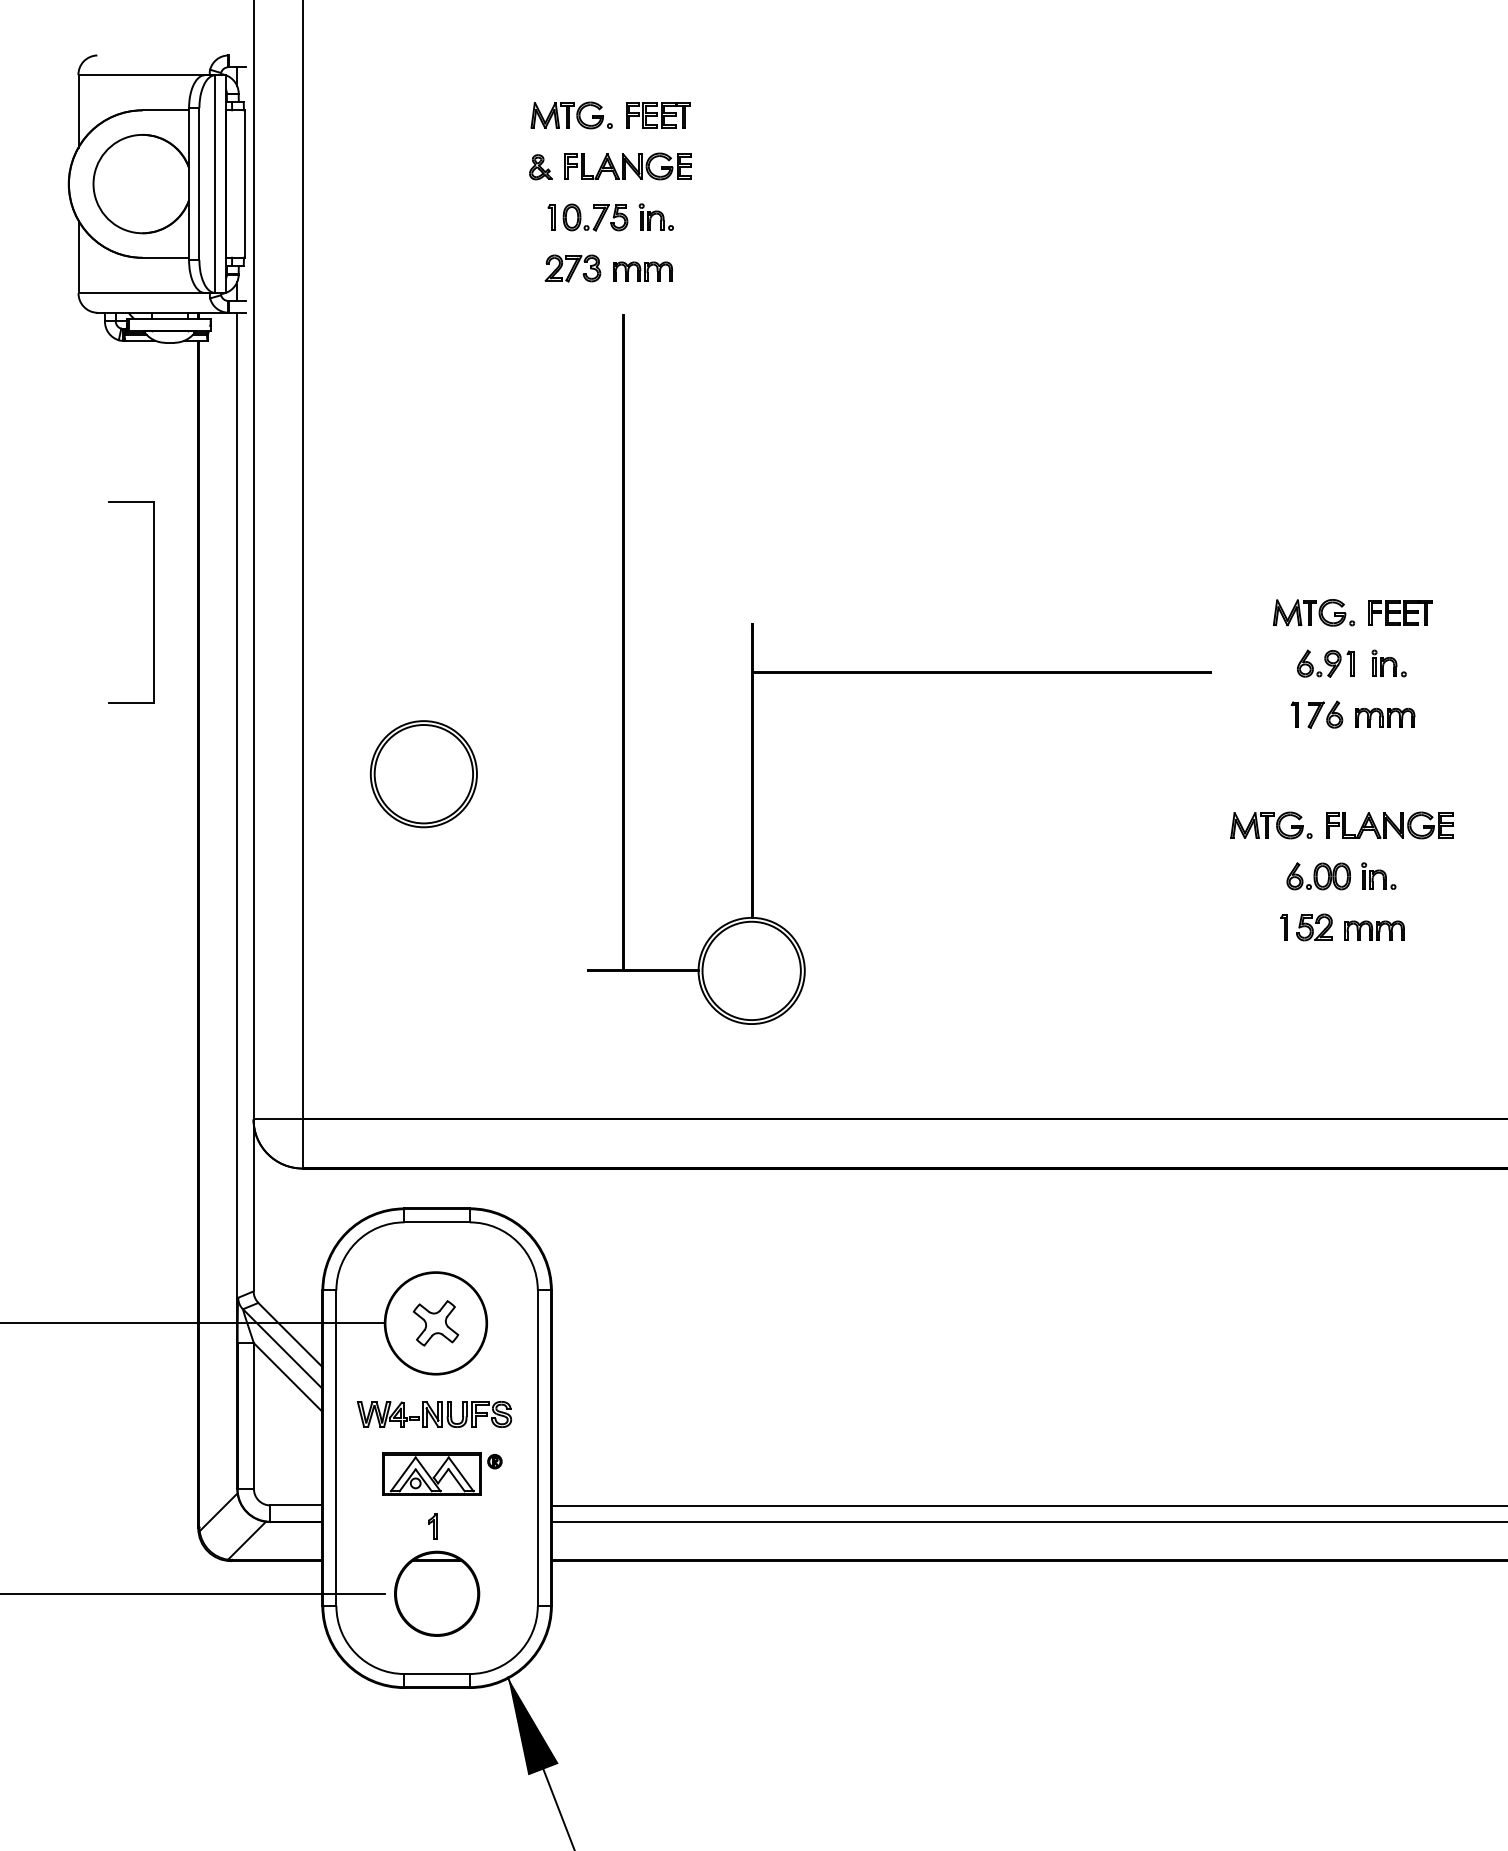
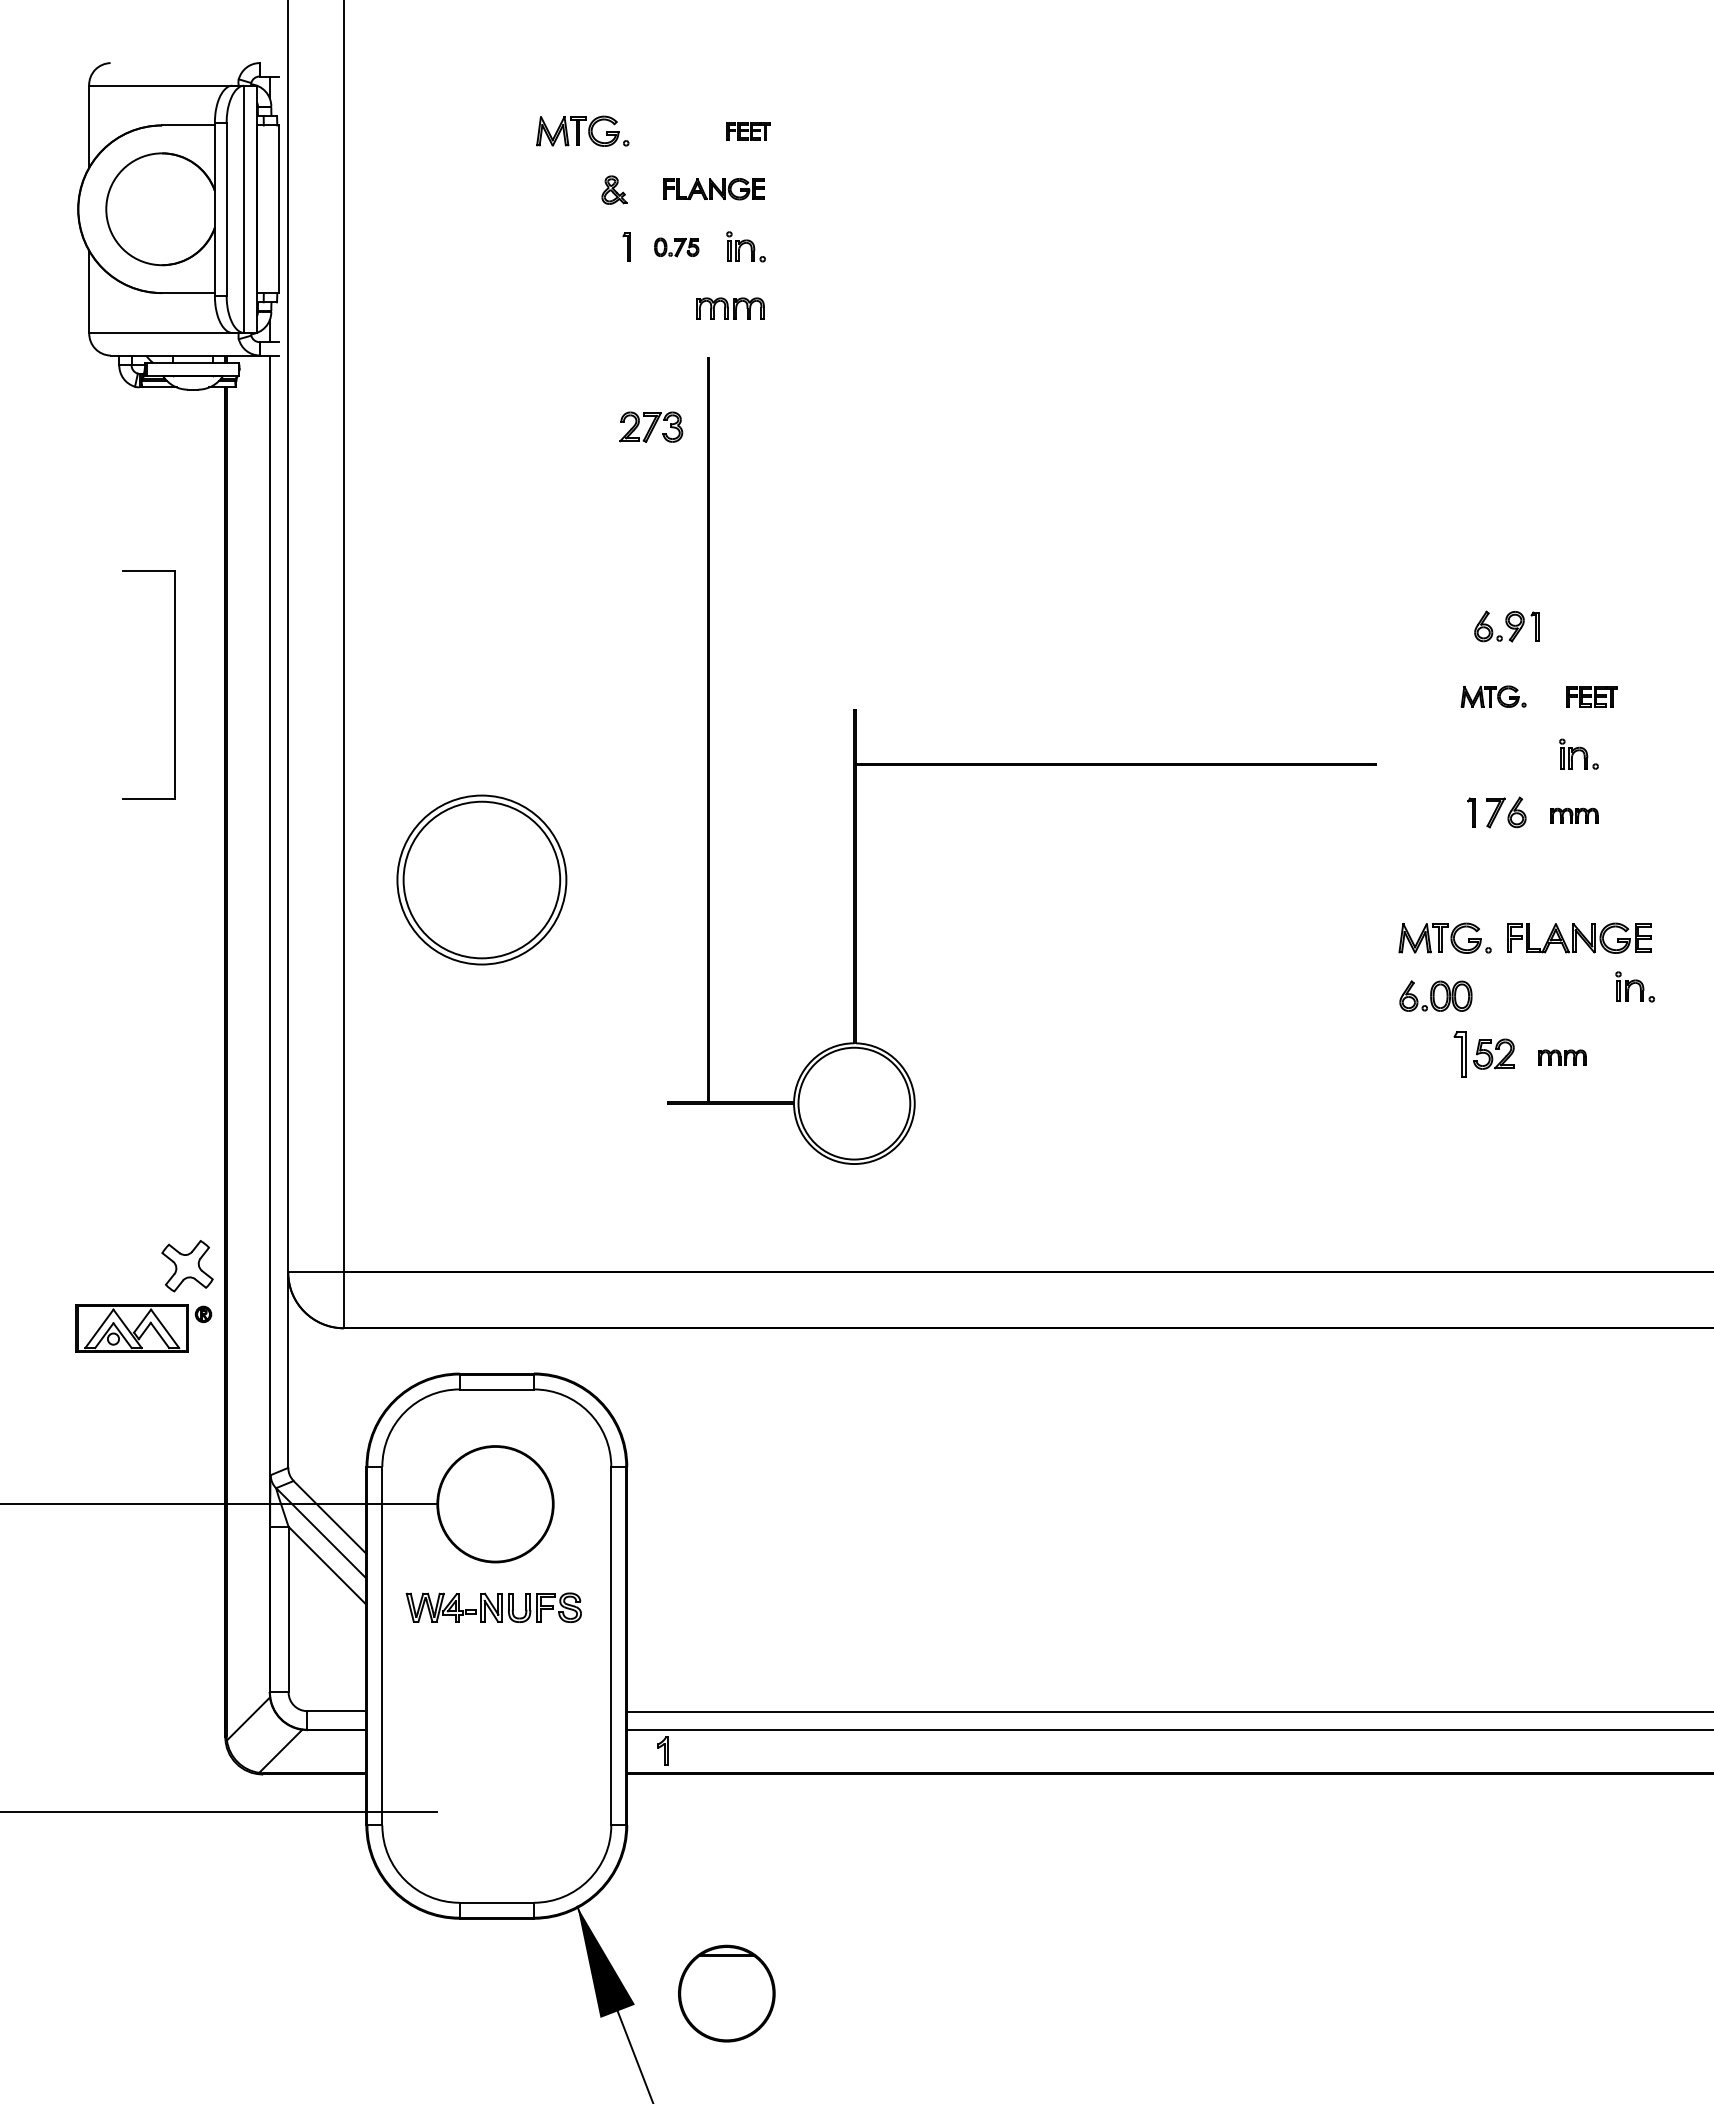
part: (571, 114) -> (582, 130), moved
part: (658, 114) -> (748, 130), size x0.6
part: (628, 165) -> (714, 188), size x0.7
part: (595, 217) -> (676, 247), size x0.6
part: (573, 267) -> (651, 426), moved
part: (1313, 612) -> (1493, 696), size x0.7
part: (1400, 612) -> (1591, 696), size x0.7
part: (1325, 663) -> (1506, 626), moved
part: (1385, 717) -> (1574, 815), size x0.7
part: (423, 773) -> (481, 879), size x1.4
part: (1318, 875) -> (1435, 995), moved
part: (1378, 875) -> (1634, 986), moved
part: (1284, 926) -> (1459, 1053), size x1.6
part: (1374, 930) -> (1562, 1057), size x0.7
part: (435, 1323) -> (187, 1266), moved
part: (442, 1474) -> (143, 1328), moved
part: (432, 1525) -> (662, 1750), moved
part: (436, 1593) -> (726, 1993), moved

